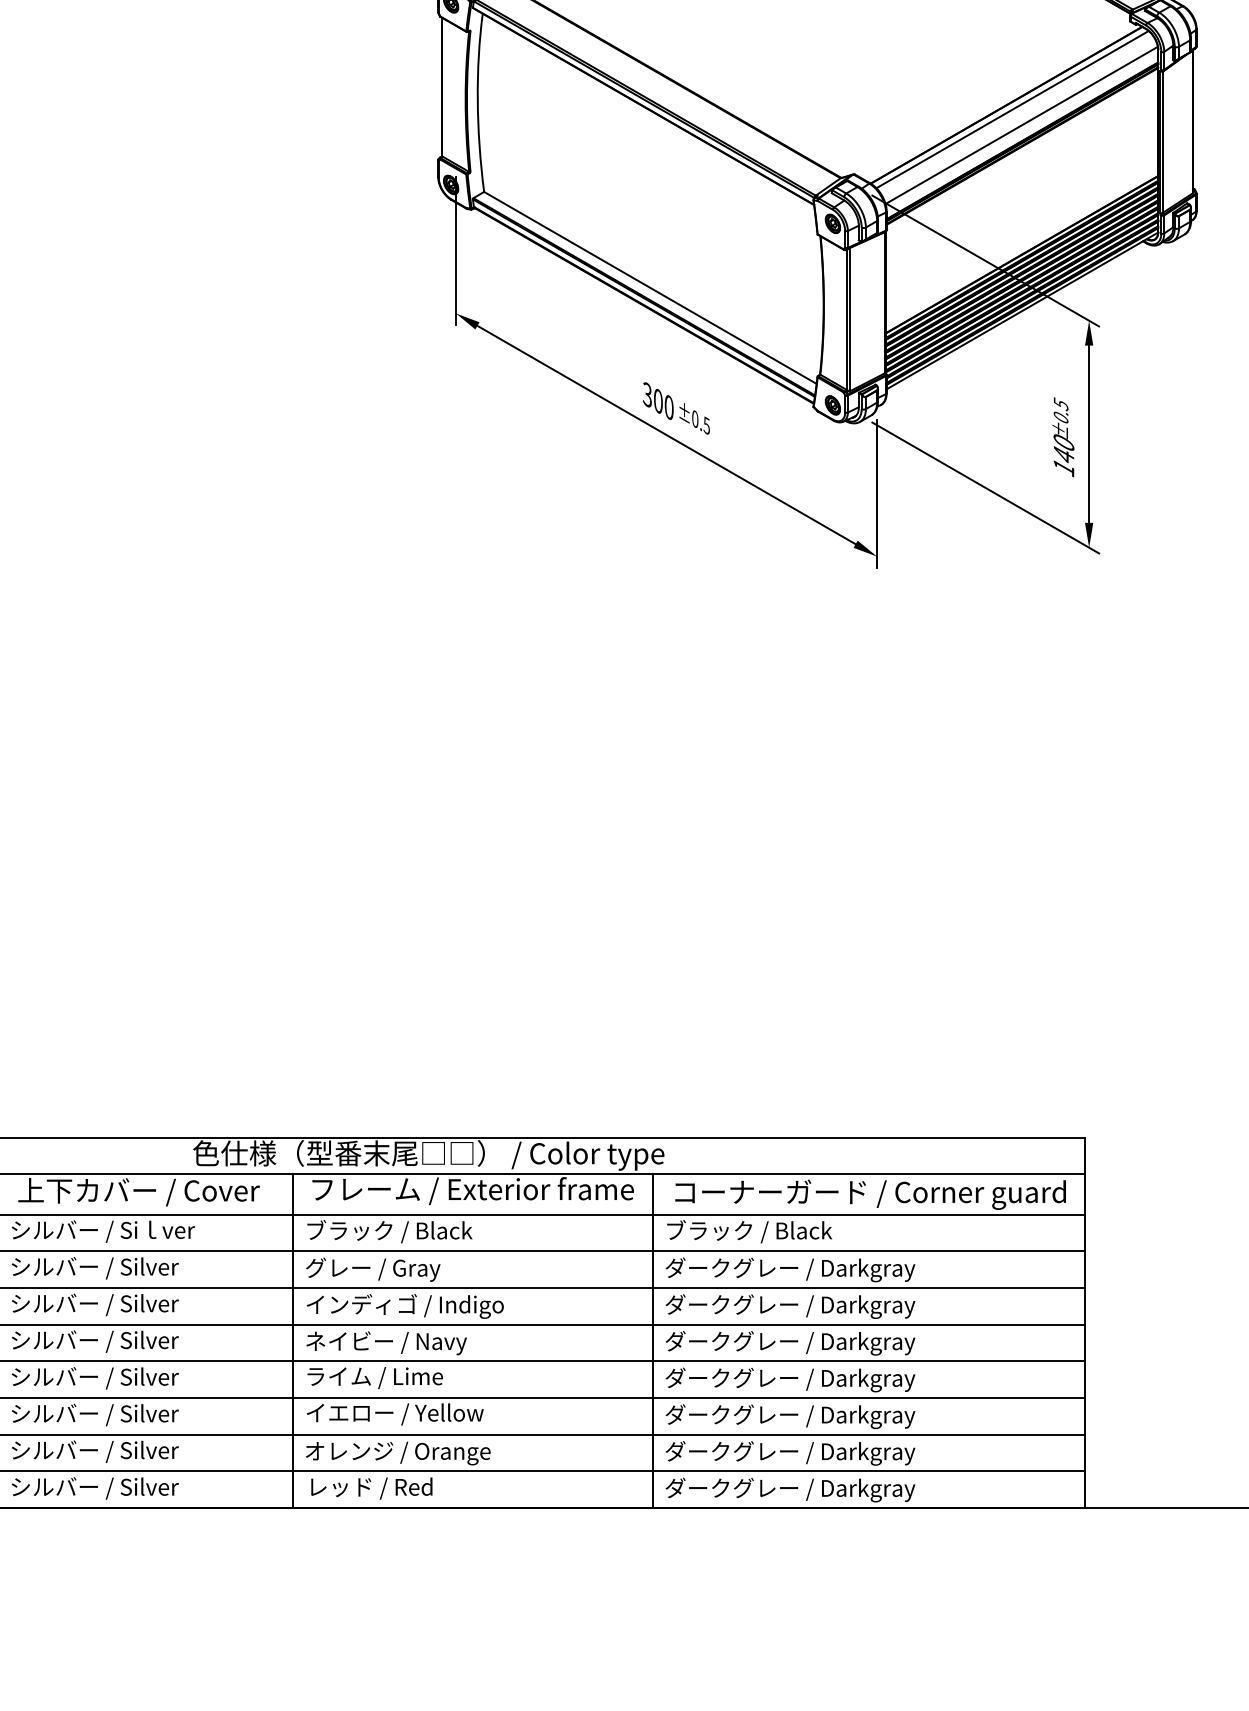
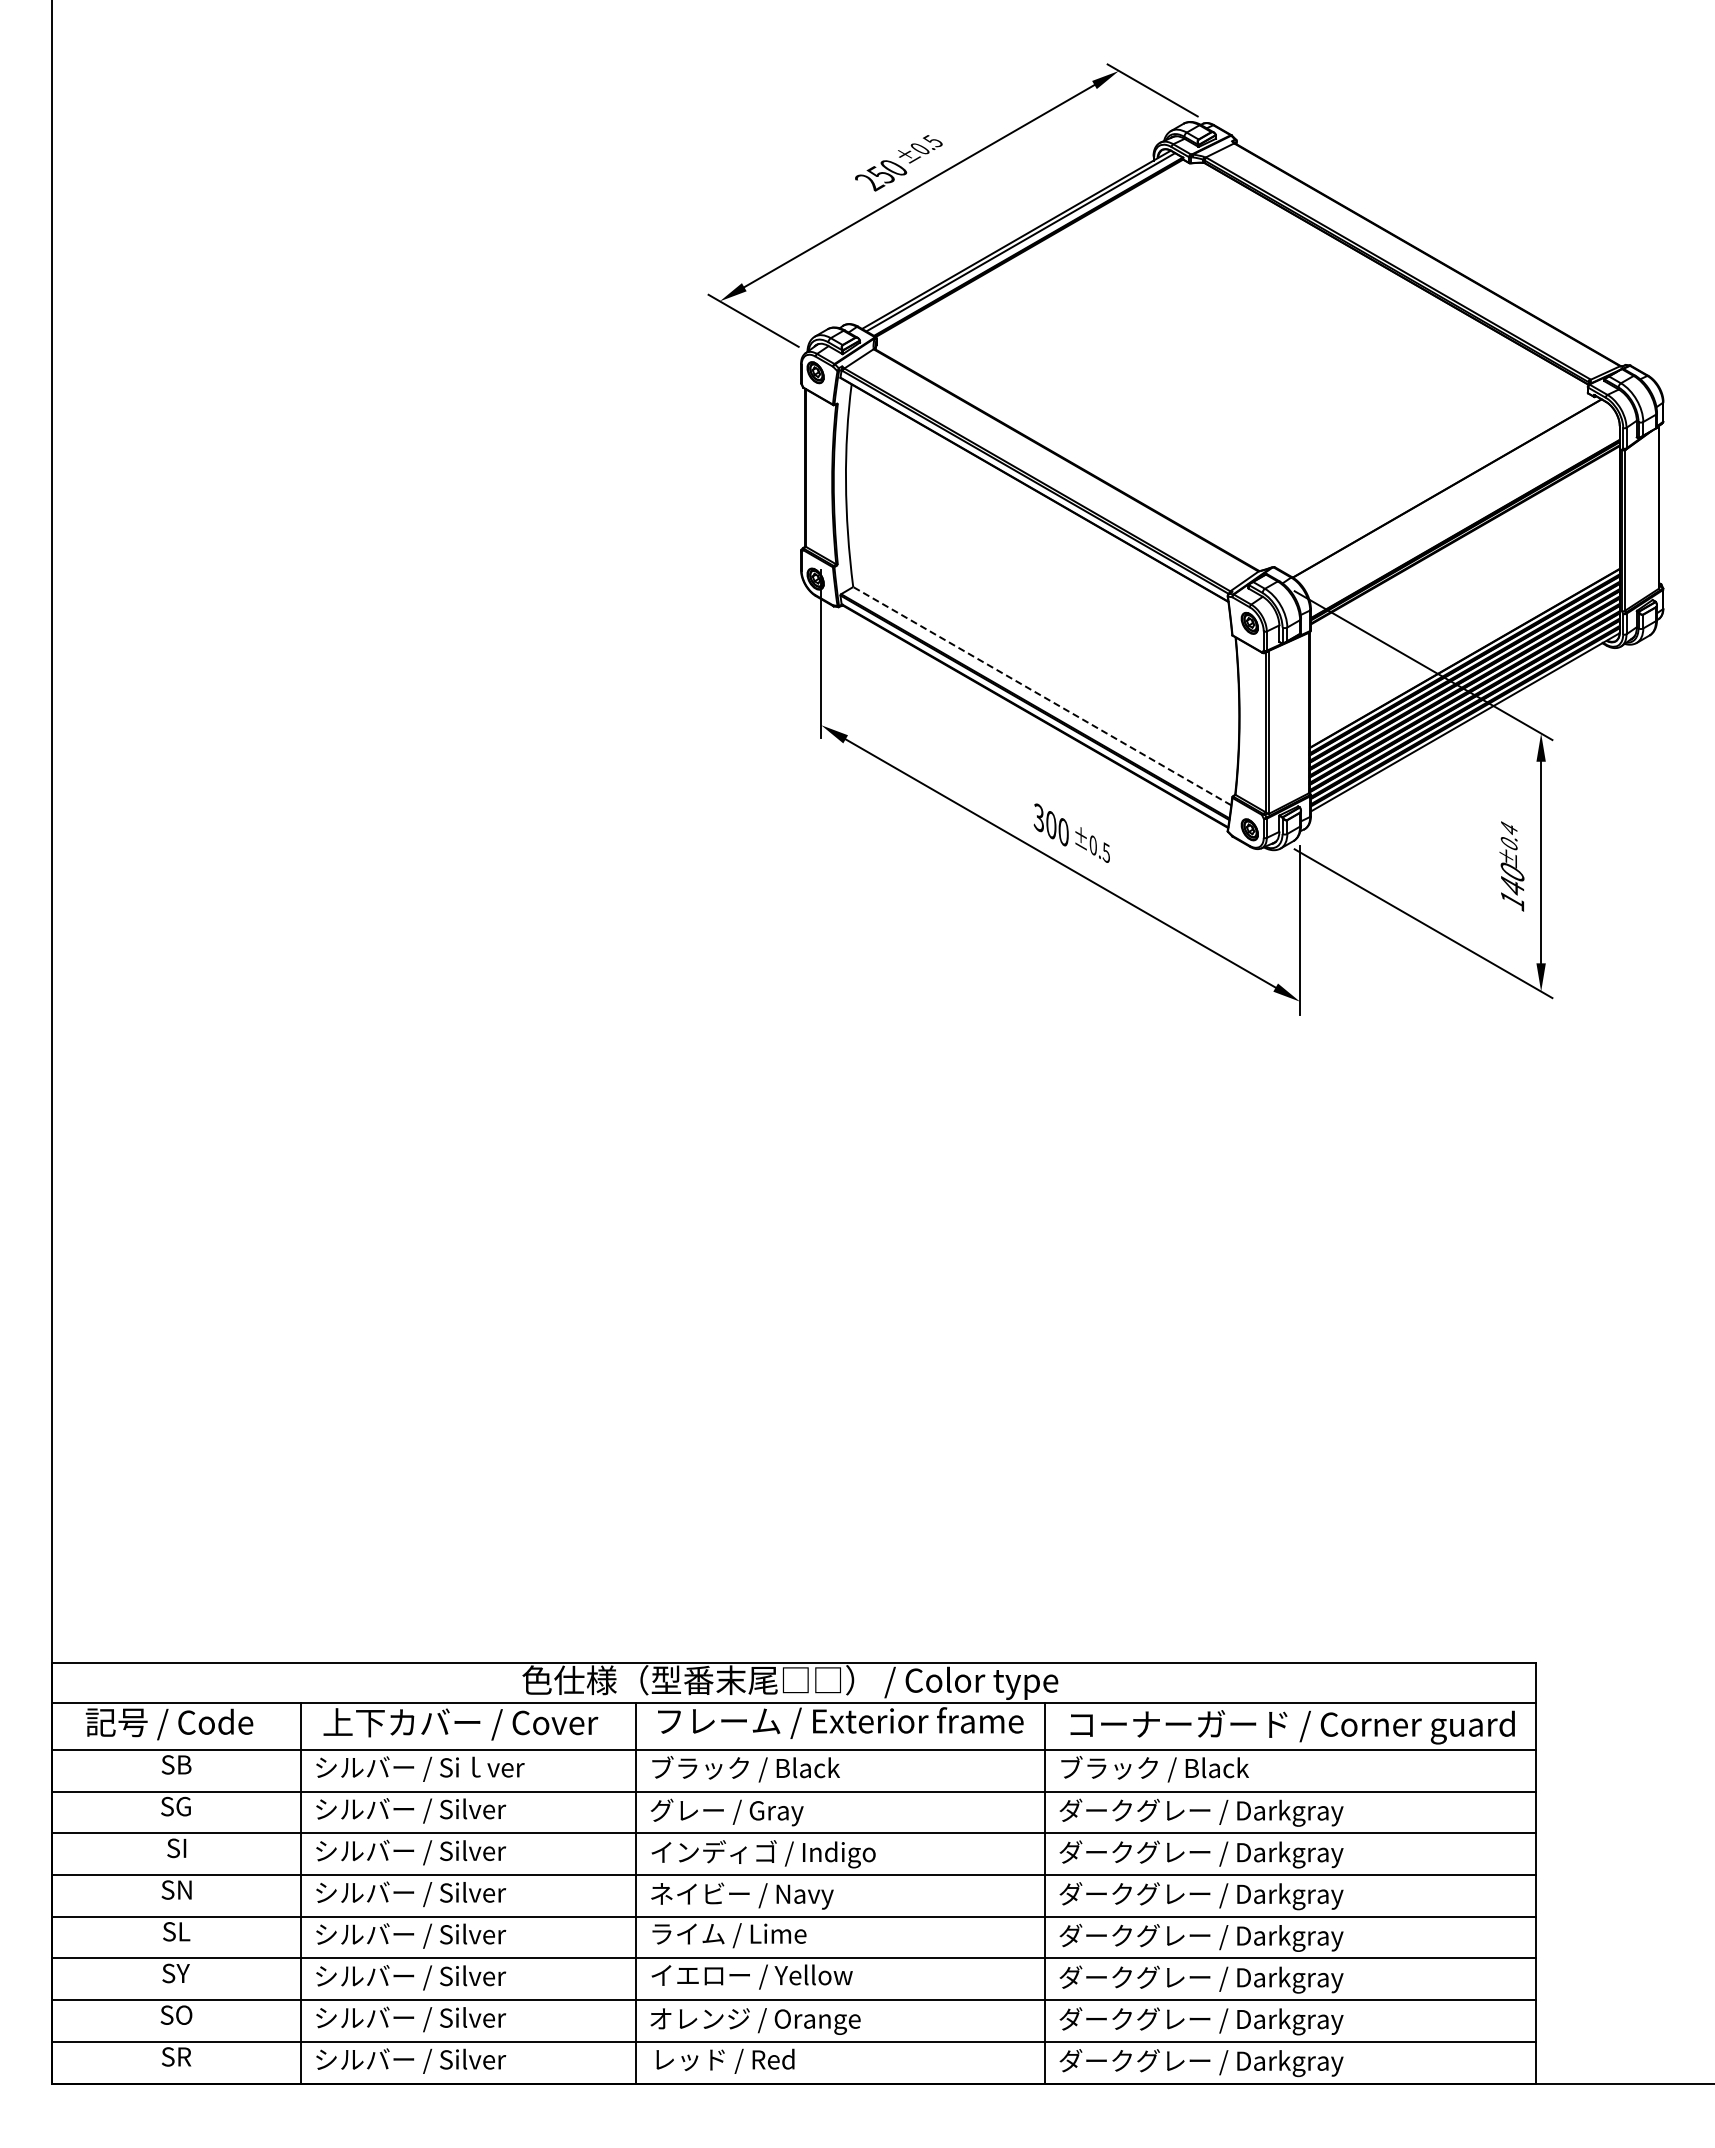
line: (1012, 109) -> (1453, 493), removed
line: (1021, 125) -> (1464, 511), removed
line: (649, 287) -> (1041, 695), solid -> dashed
text: (1061, 404) -> (1509, 828), ±0.5 -> ±0.4

